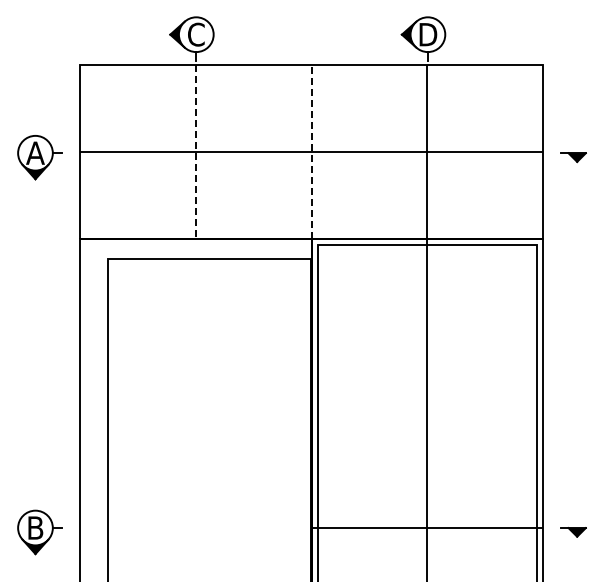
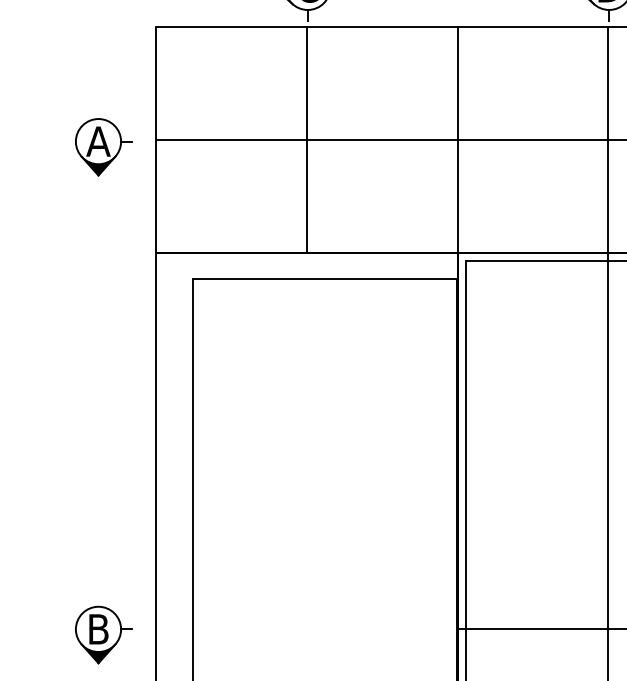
line: (195, 151) -> (306, 139), dashed -> solid
line: (311, 151) -> (457, 139), dashed -> solid

